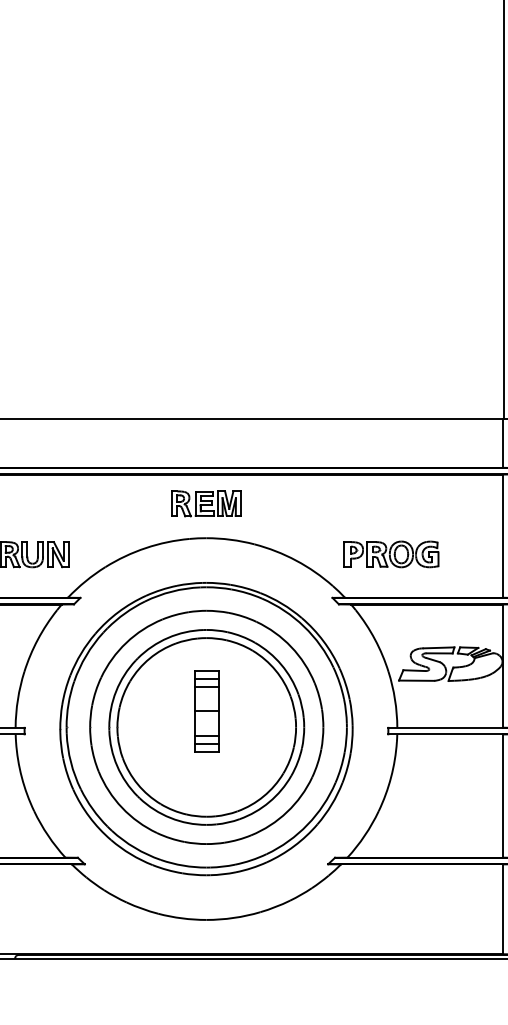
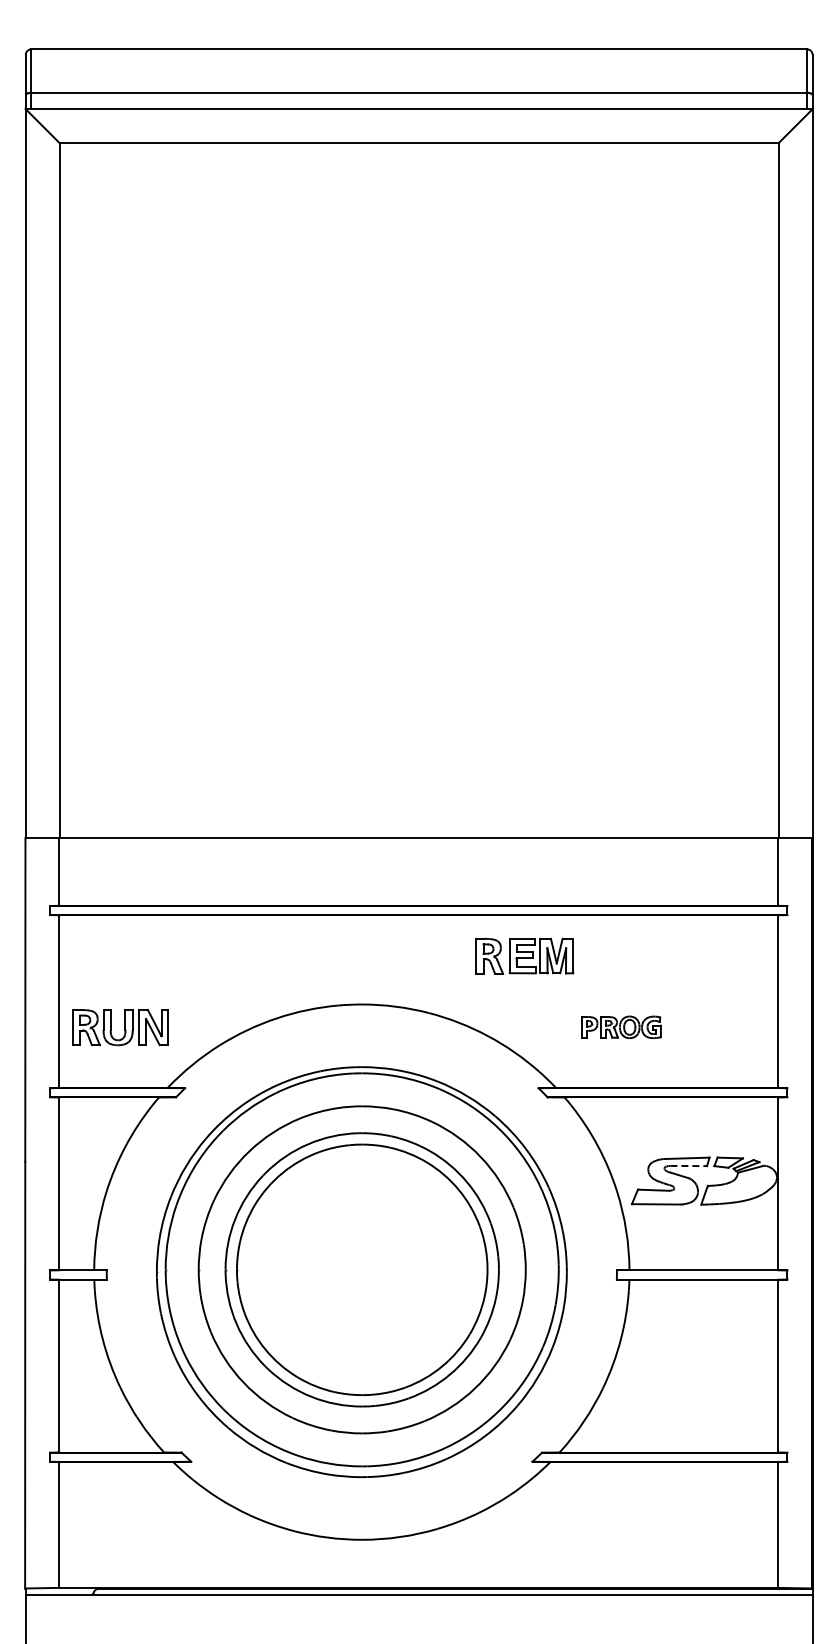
part: (206, 503) -> (524, 955), moved
part: (391, 554) -> (621, 1027), size x0.6
line: (440, 653) -> (689, 1166), solid -> dashed
part: (206, 710) -> (361, 1246), removed

